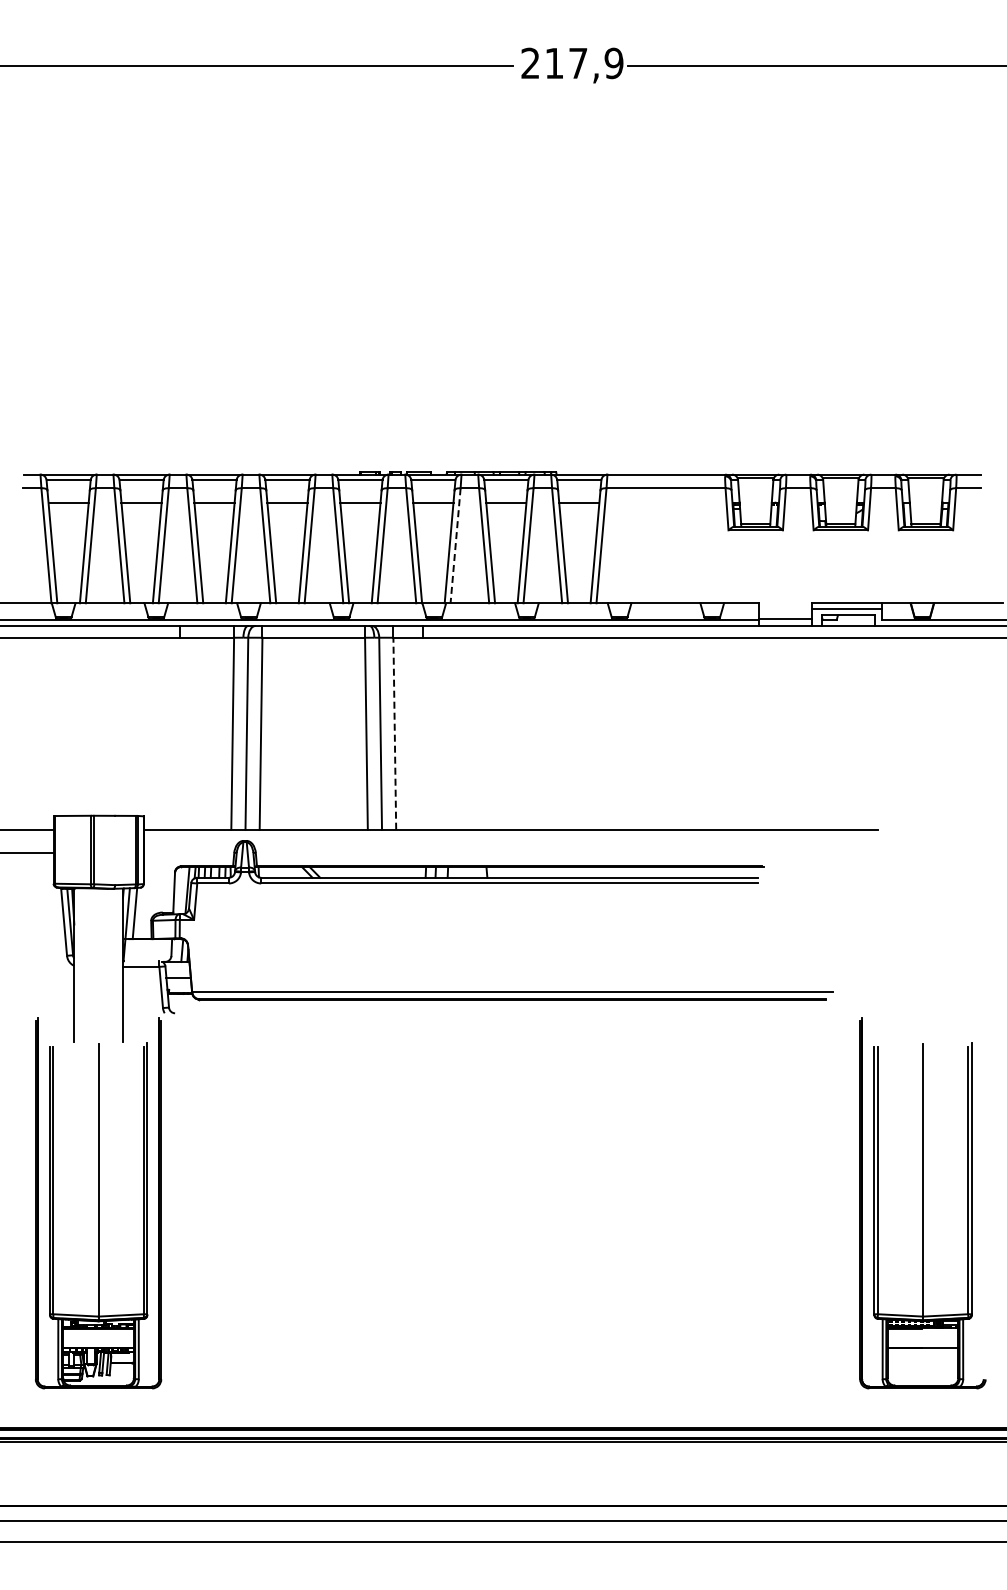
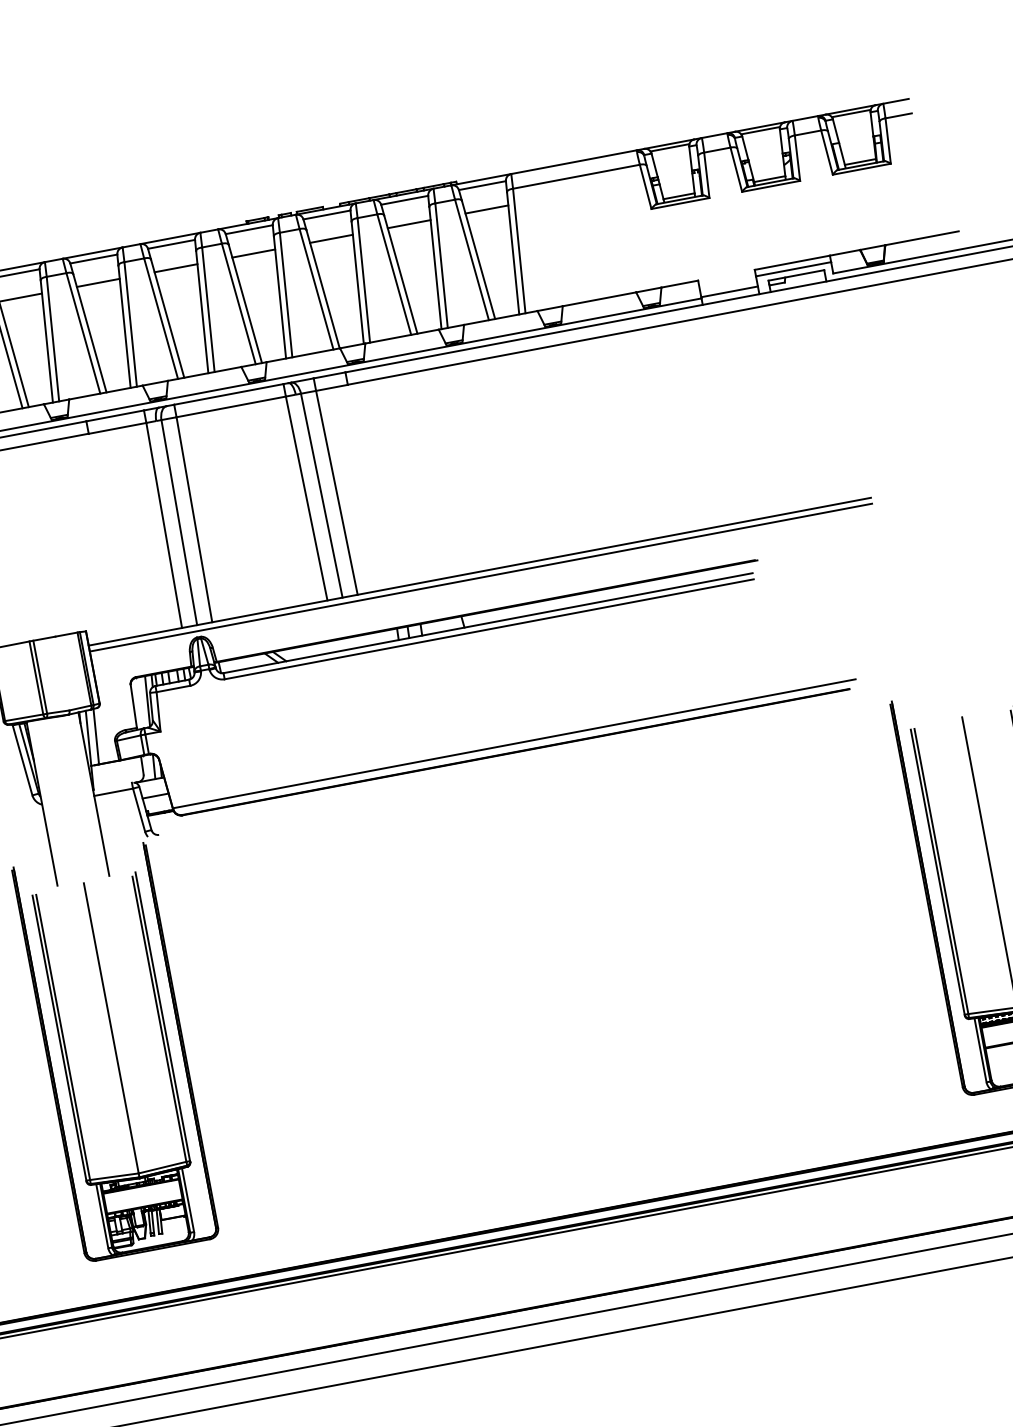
line: (455, 545) -> (363, 280), dashed -> solid
line: (394, 733) -> (336, 492), dashed -> solid
line: (510, 835) -> (480, 577), added

